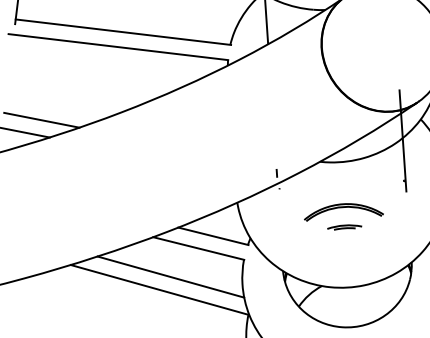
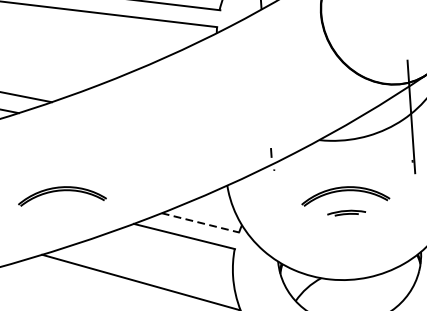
part: (88, 212) -> (61, 196), added
line: (213, 236) -> (200, 223), solid -> dashed
line: (170, 276) -> (153, 267), removed

